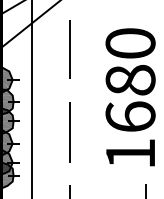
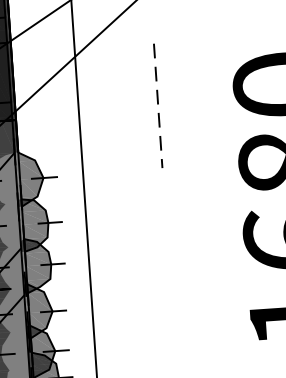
line: (69, 49) -> (158, 105), solid -> dashed
line: (69, 132) -> (170, 279), removed

